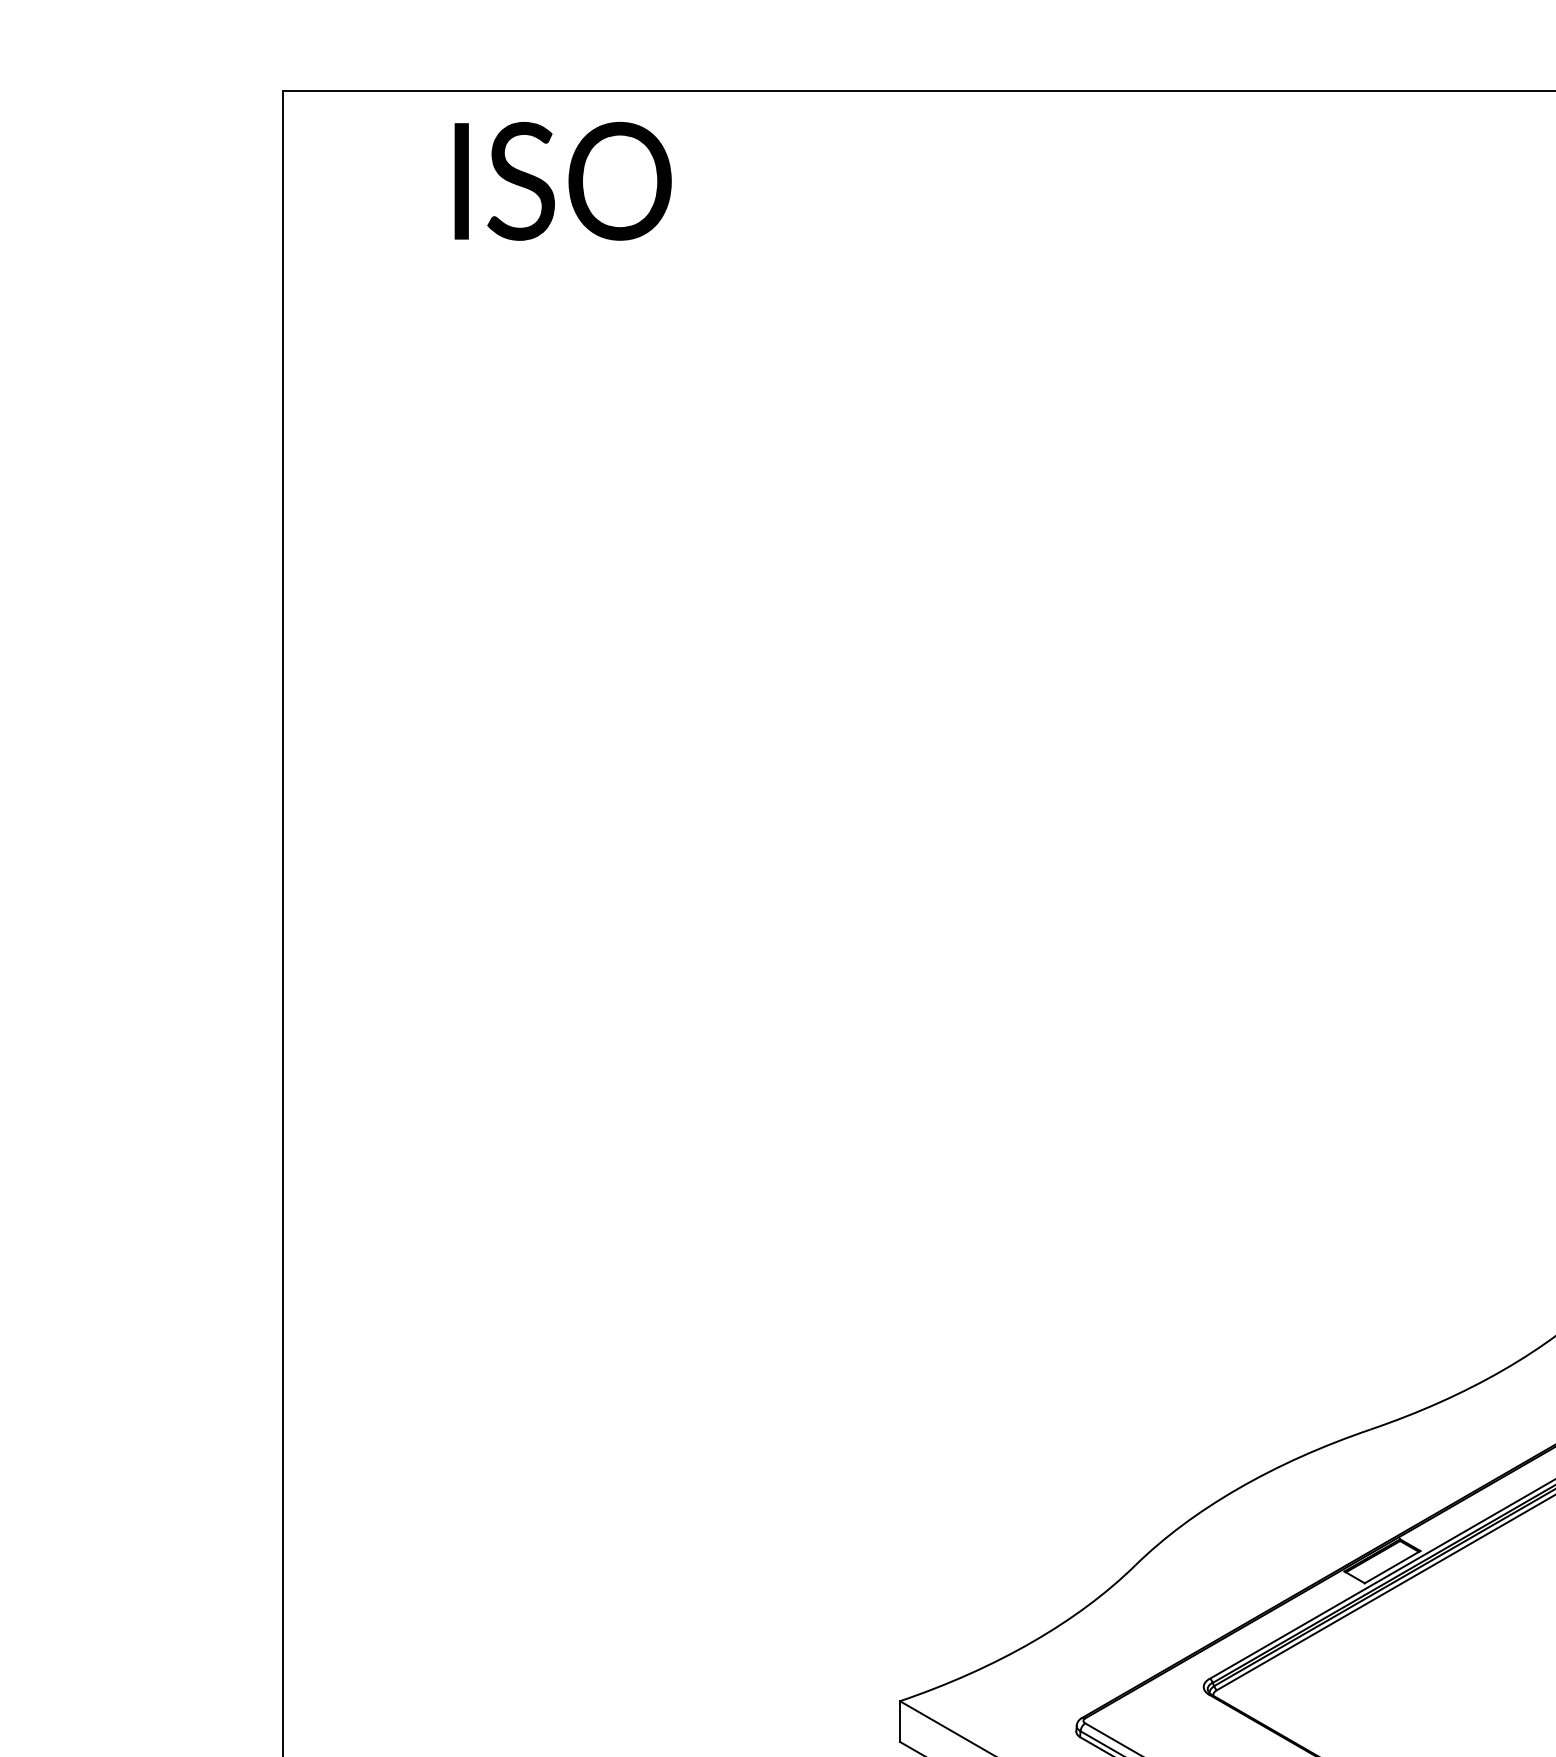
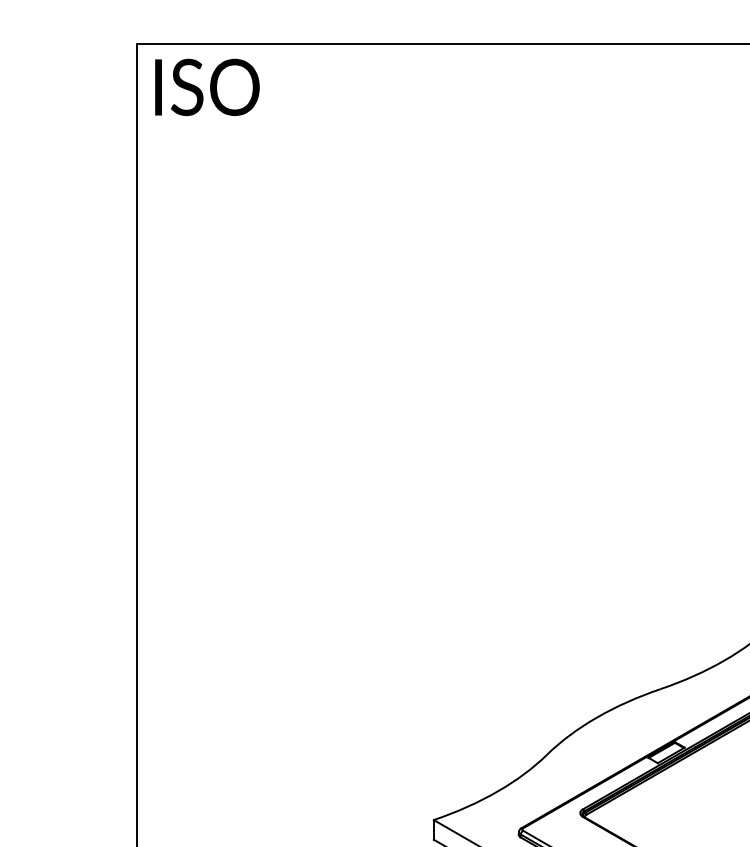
text: (563, 181) -> (207, 87), moved

